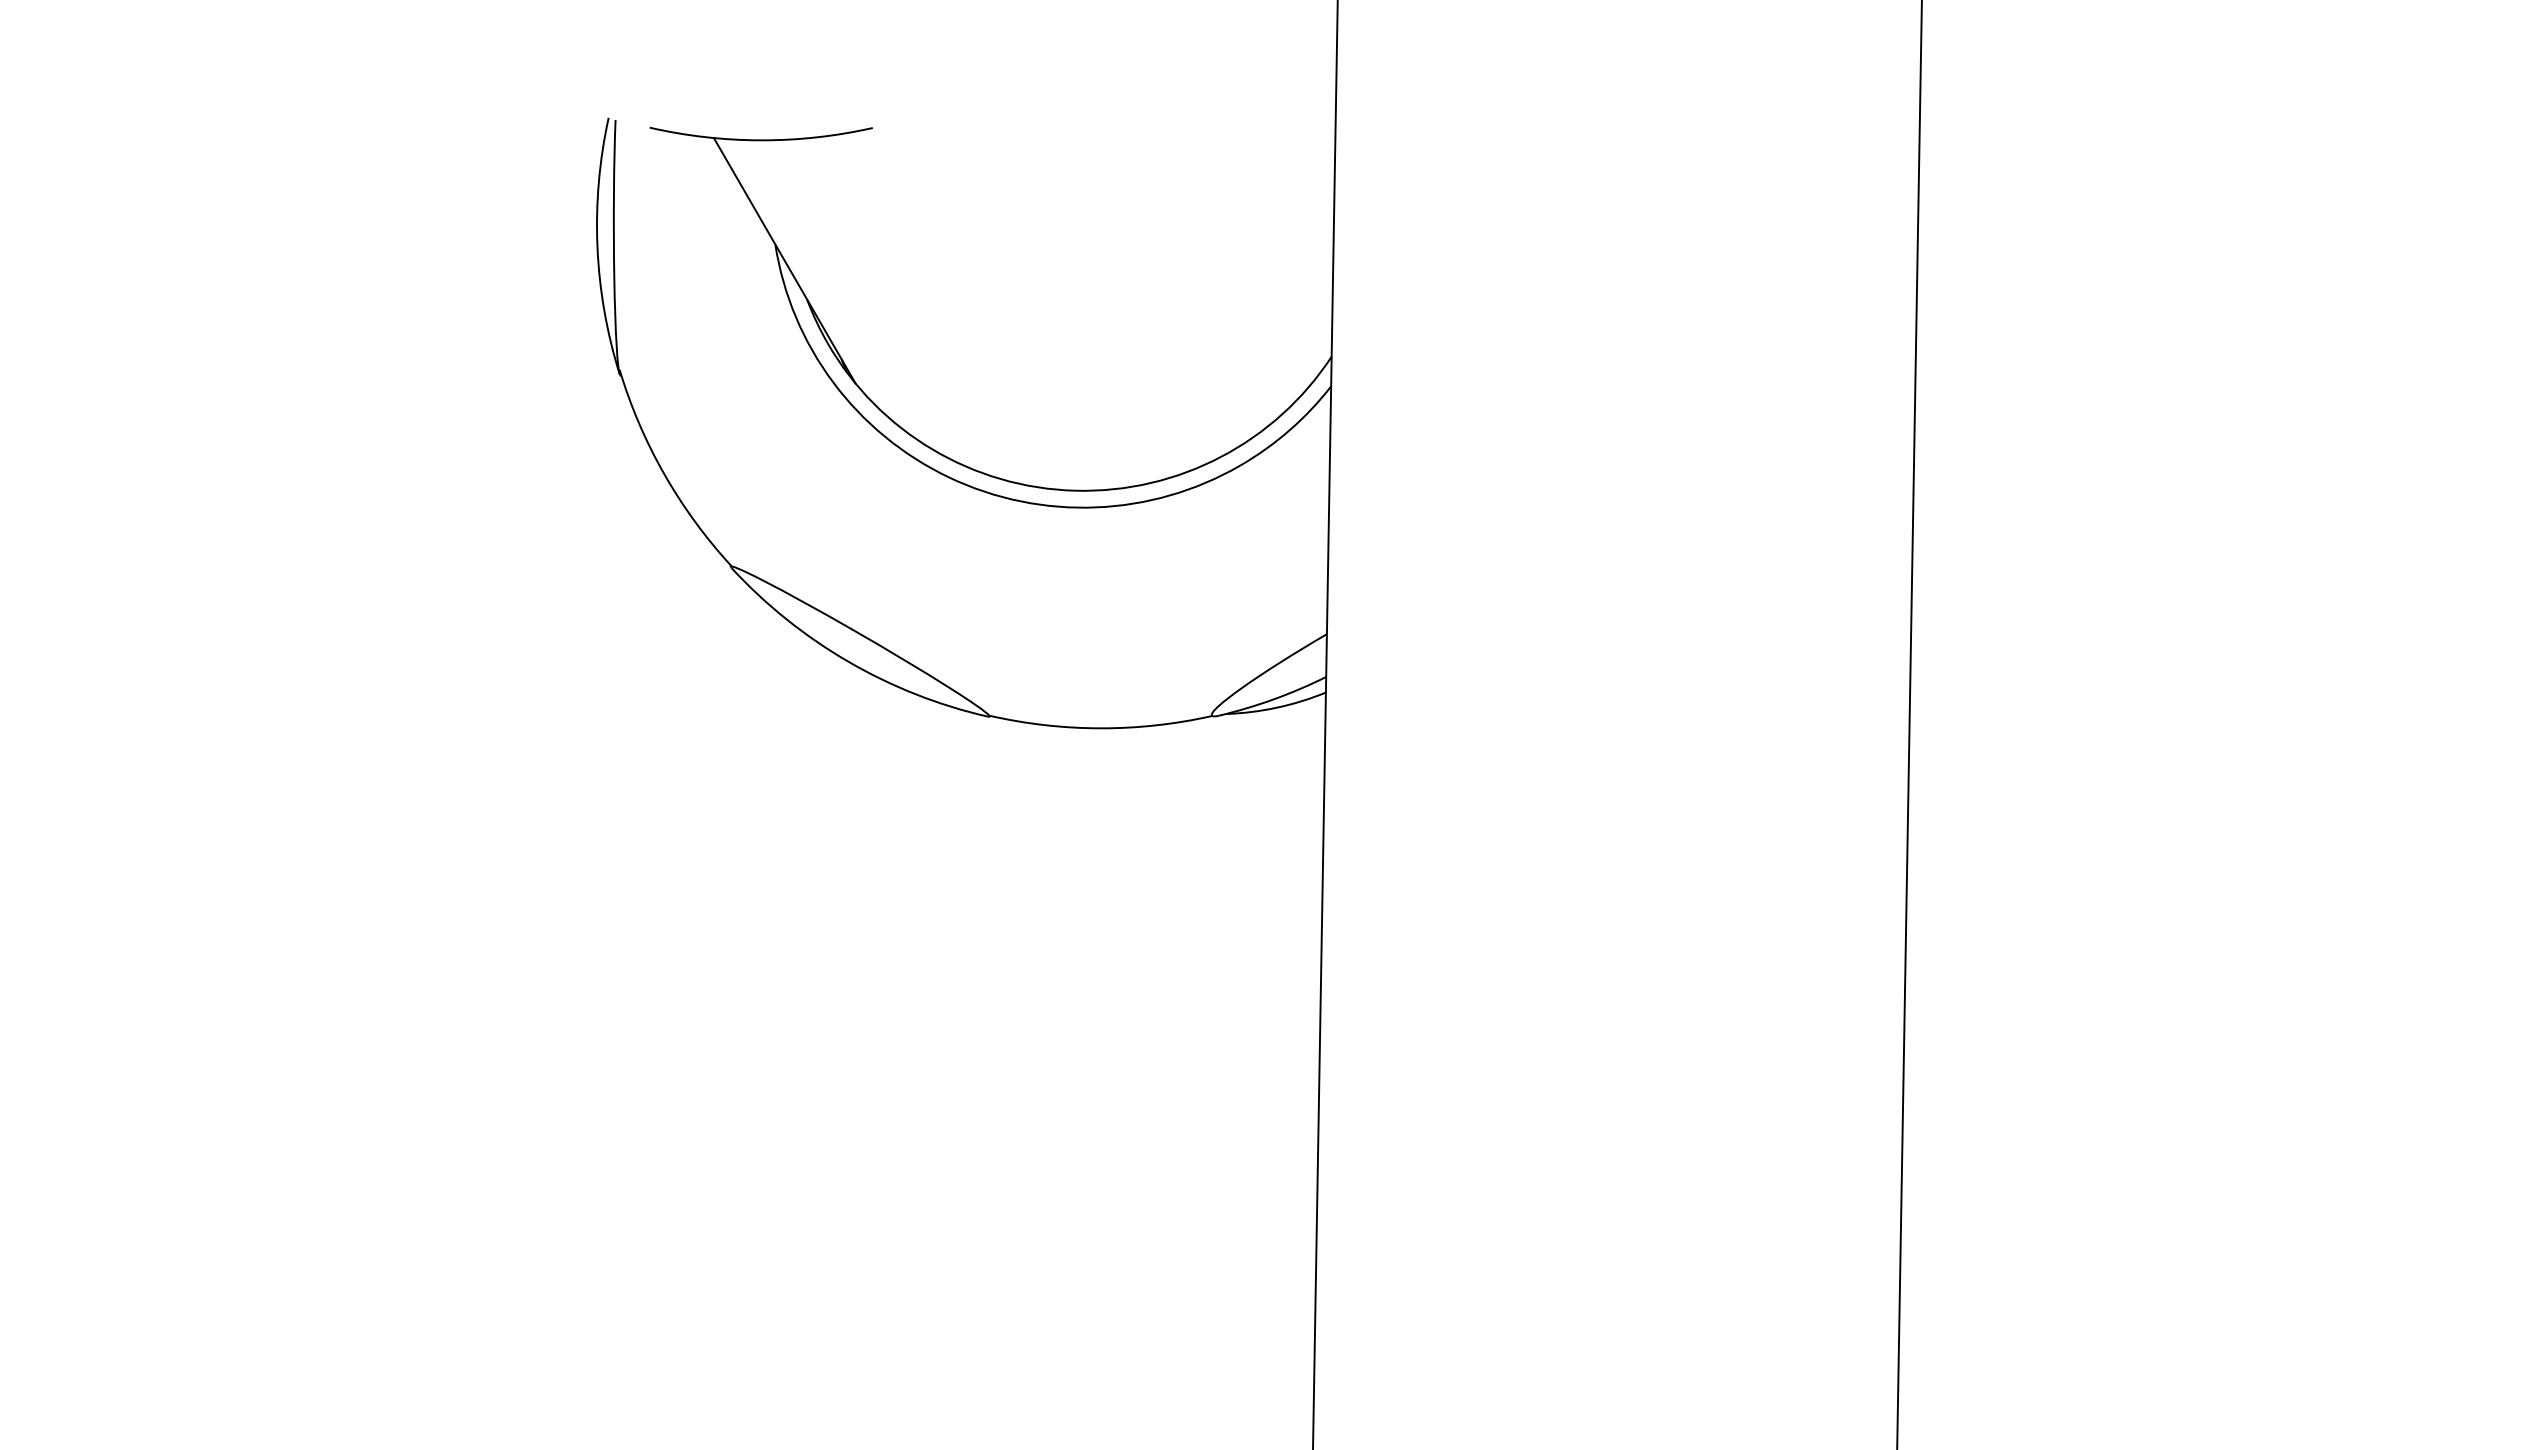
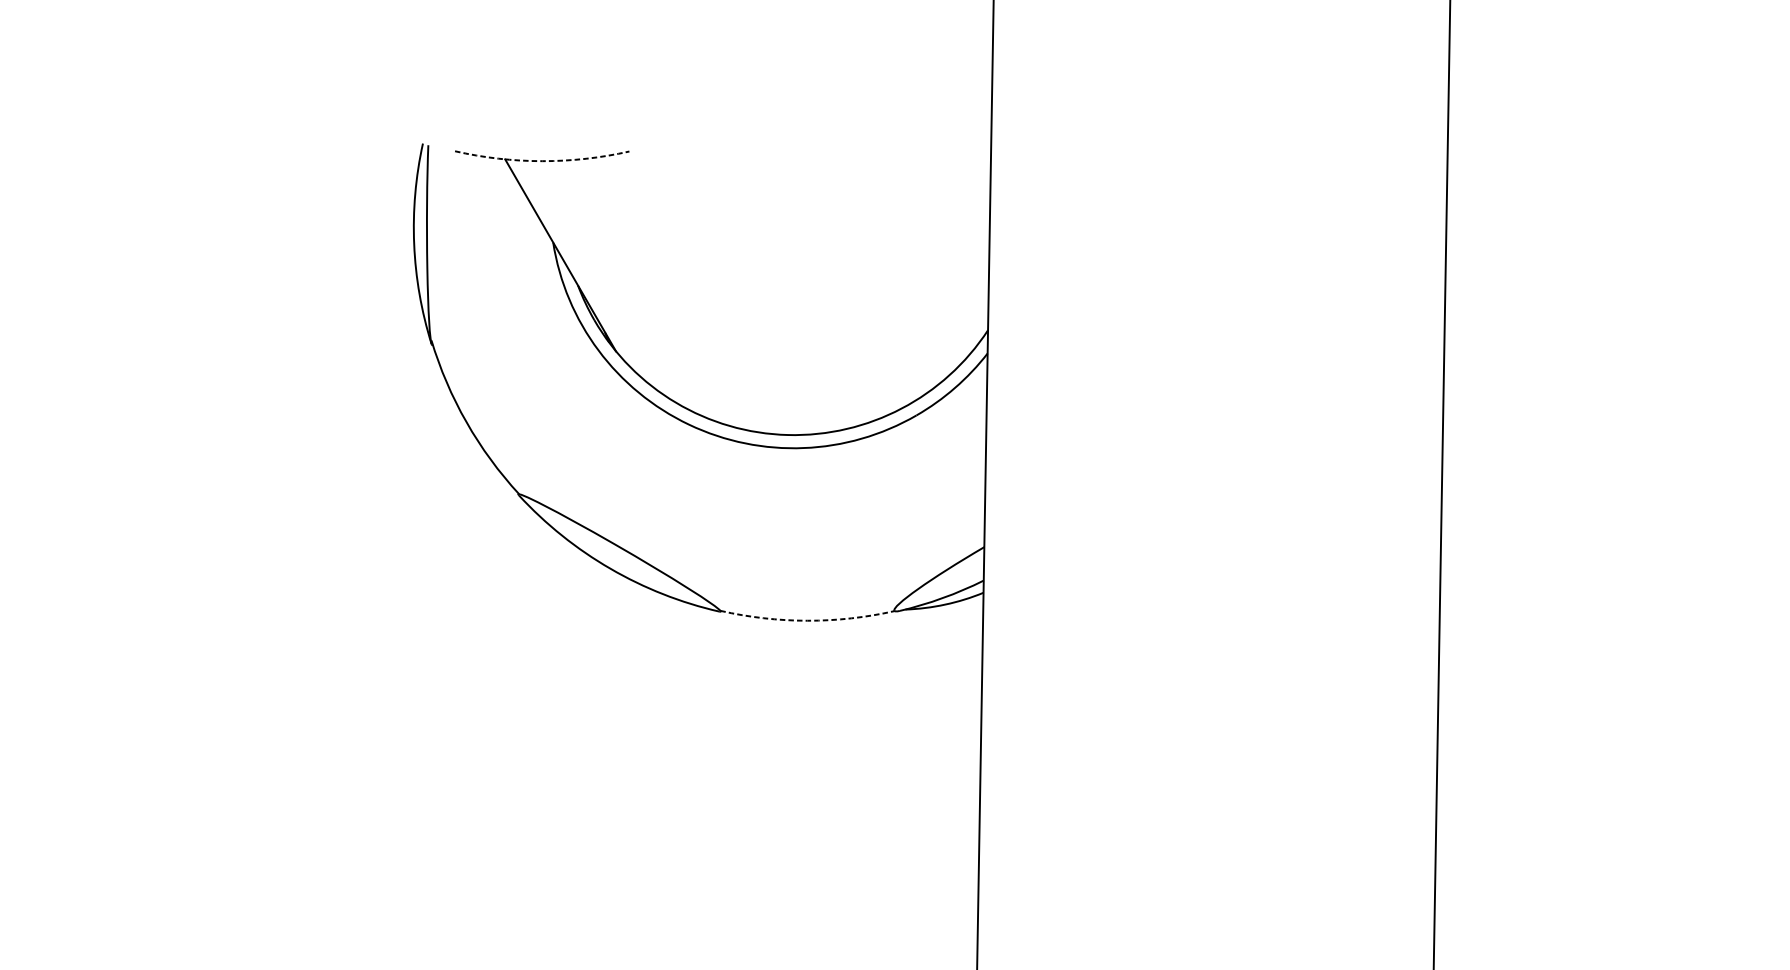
arc: (761, 140) -> (542, 161), solid -> dashed
arc: (1100, 728) -> (807, 620), solid -> dashed

